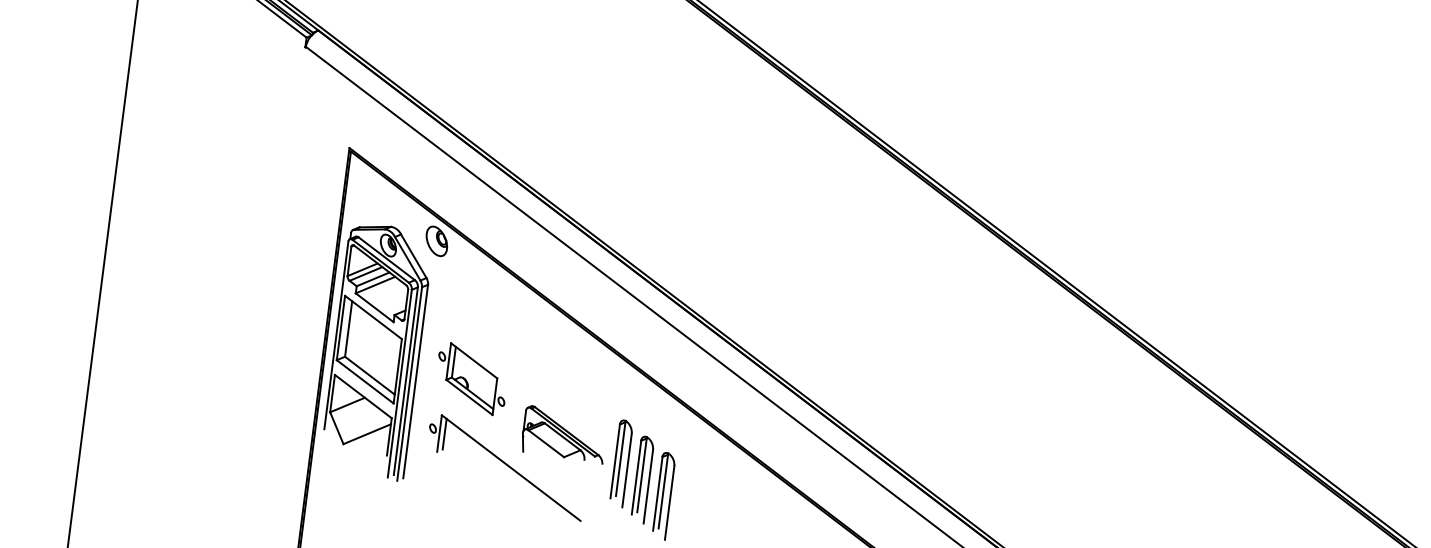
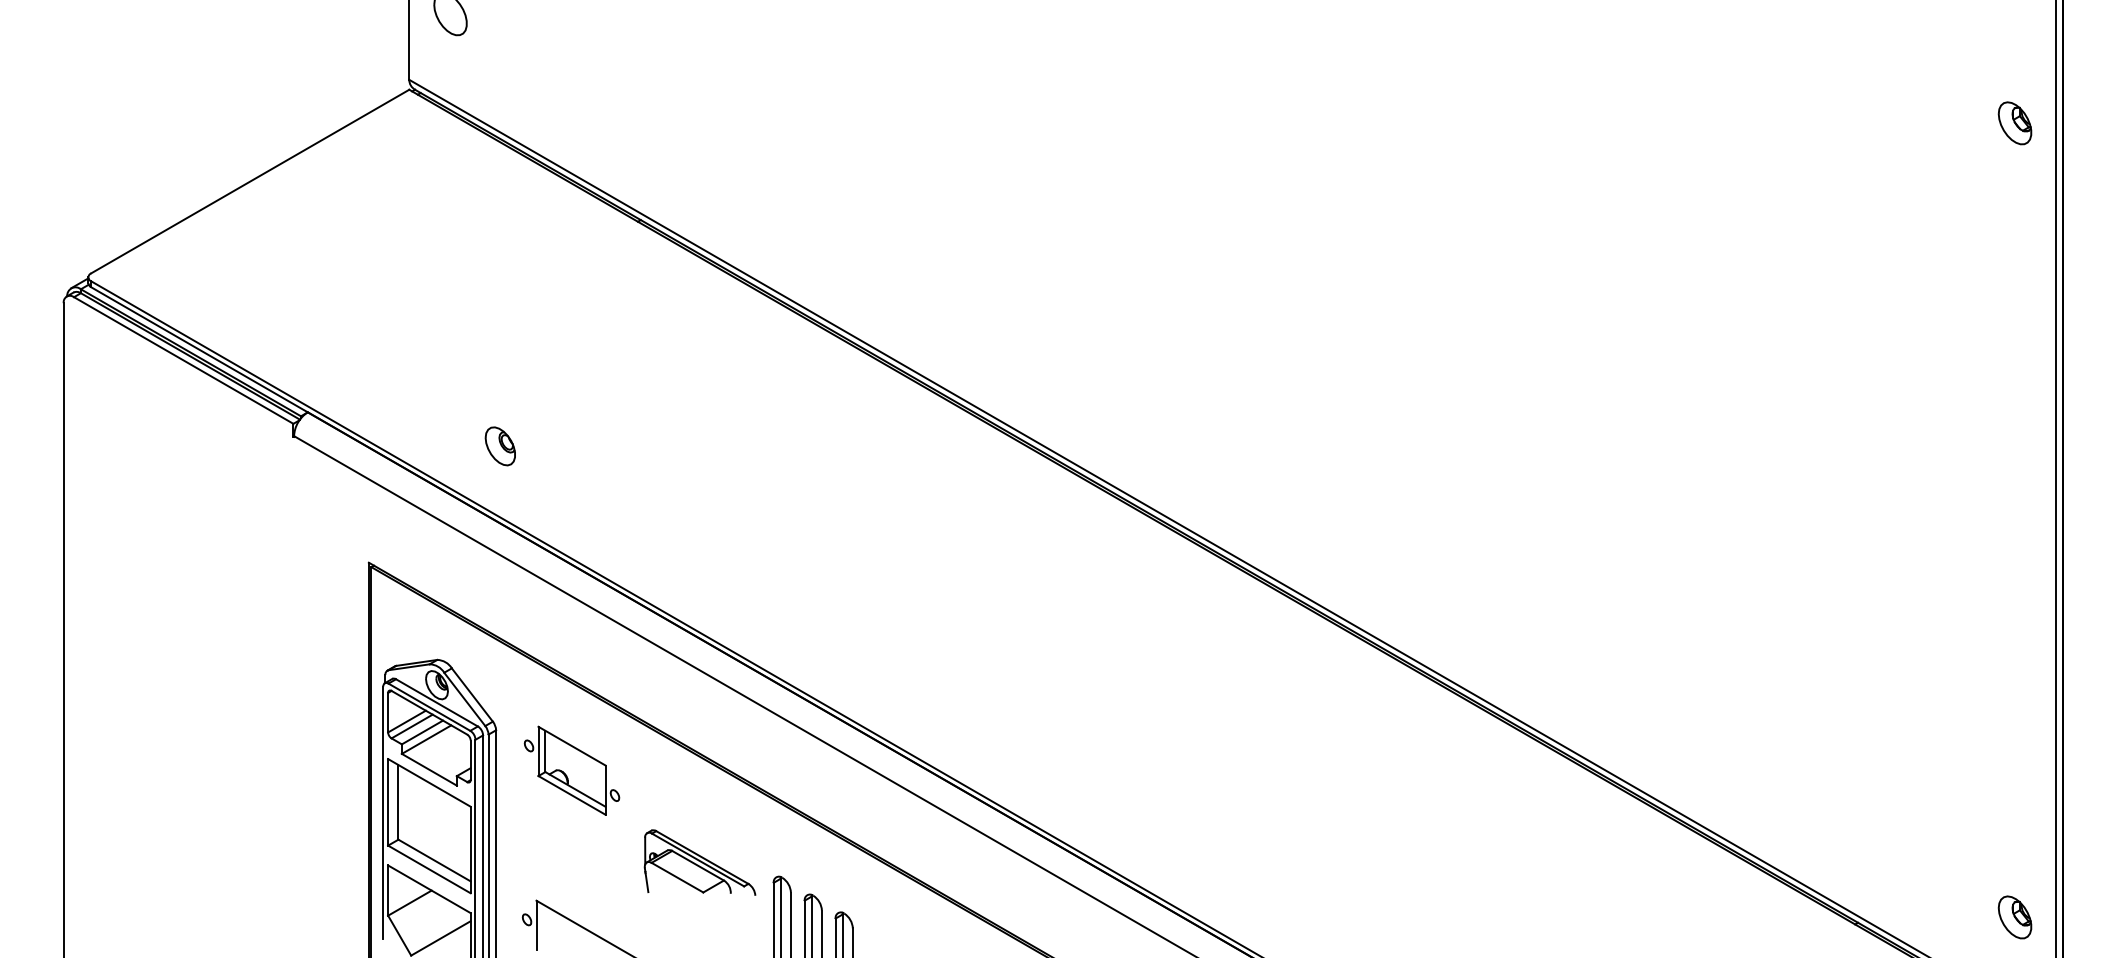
part: (436, 241) -> (499, 446), moved
part: (471, 378) -> (571, 770), moved
line: (444, 433) -> (543, 924), removed
part: (564, 434) -> (699, 862), moved

